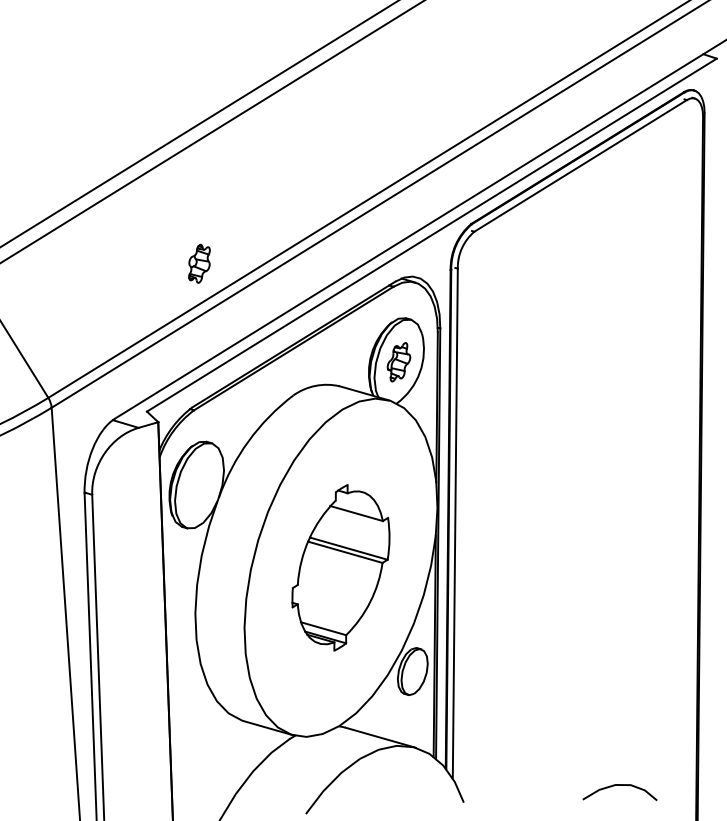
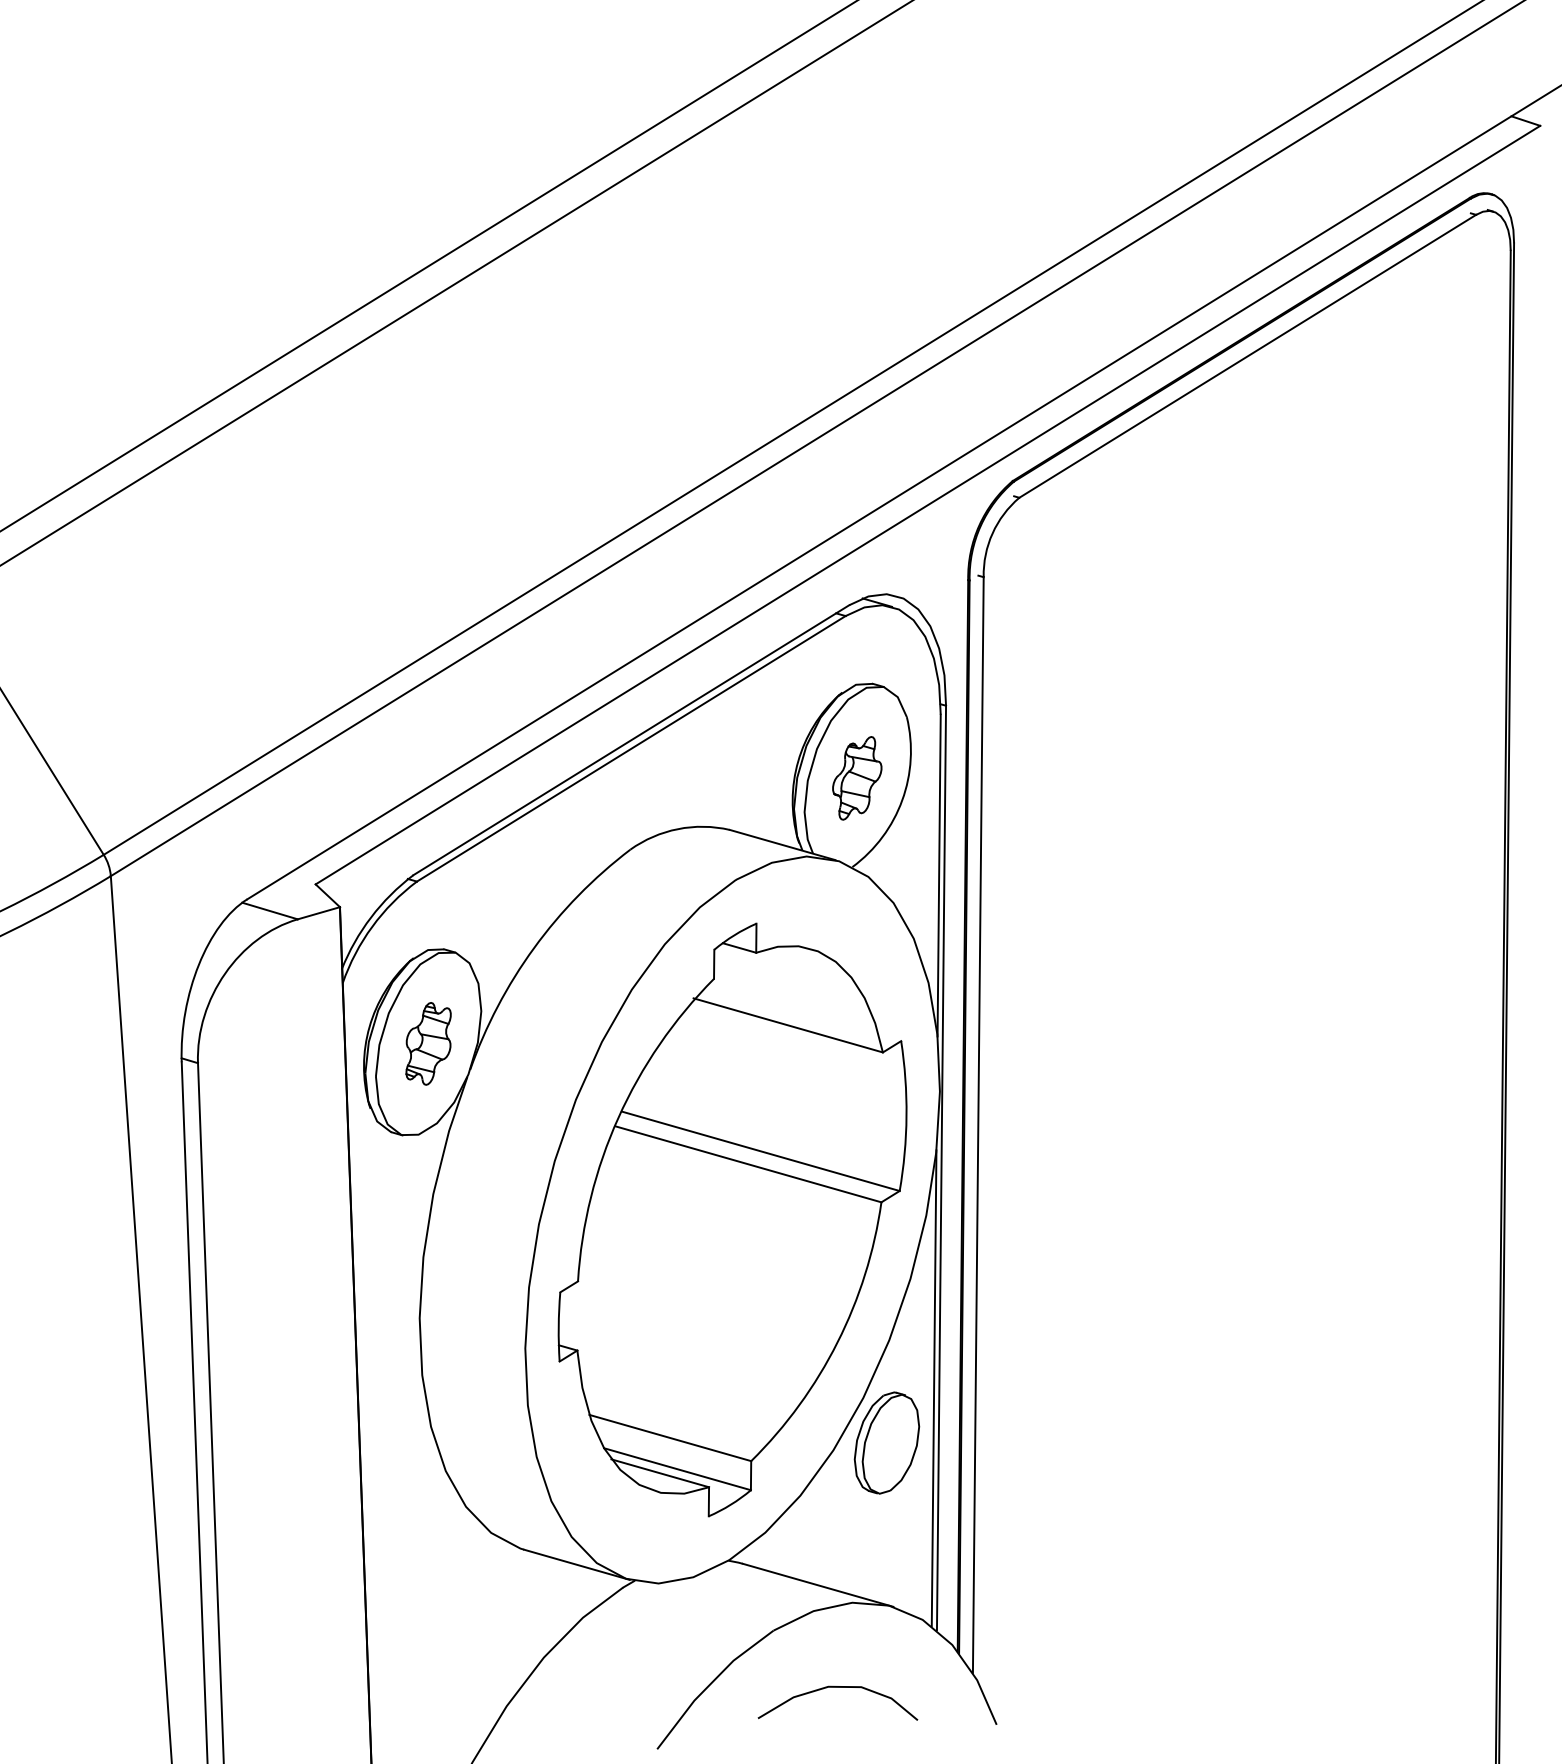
part: (199, 263) -> (428, 1043), moved
part: (340, 567) -> (731, 1219), size x1.67
curve: (619, 785) -> (836, 1687), moved

